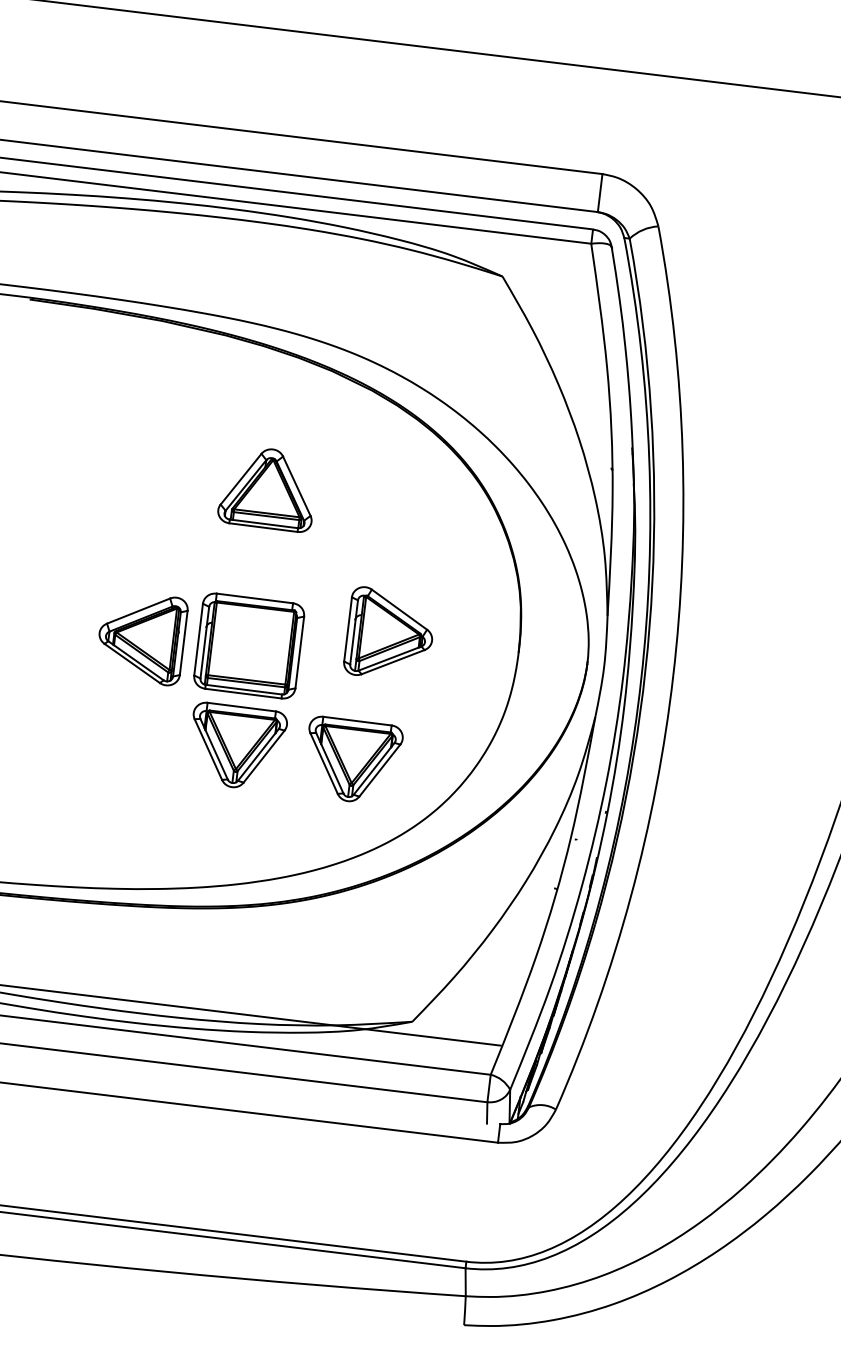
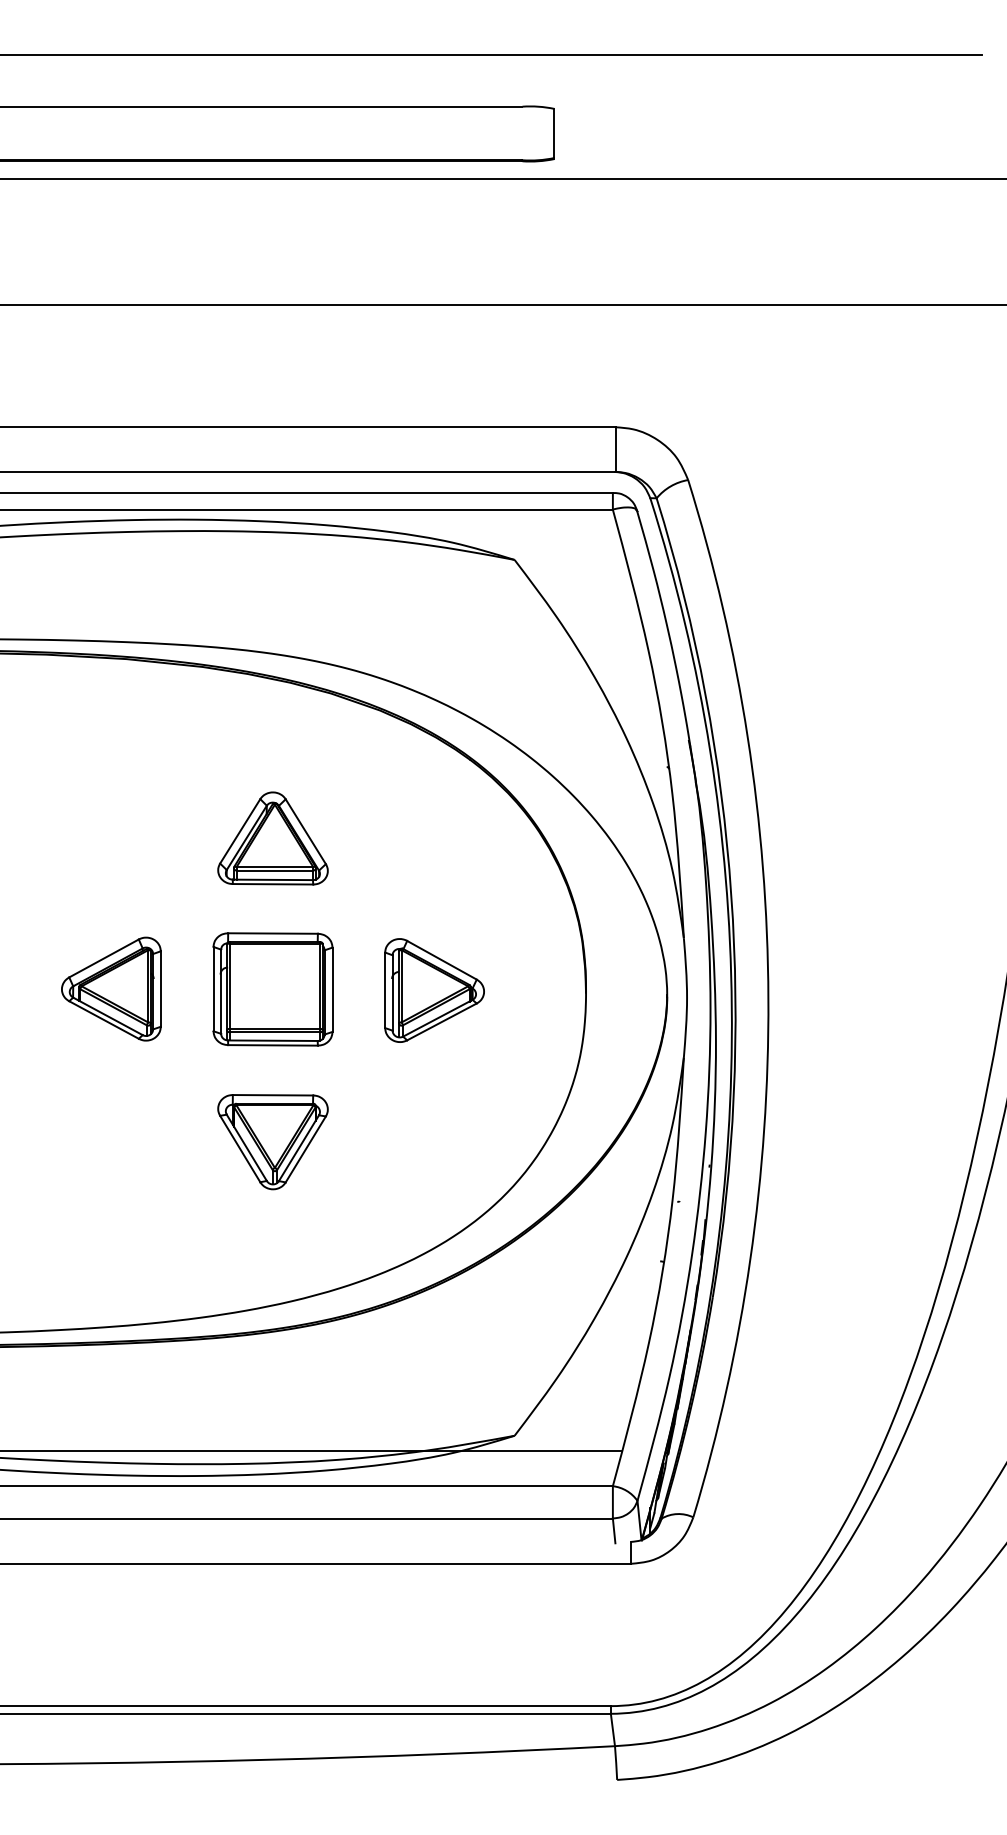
part: (141, 637) -> (111, 988), moved
part: (248, 646) -> (272, 989), moved
part: (352, 761) -> (408, 1142), removed

